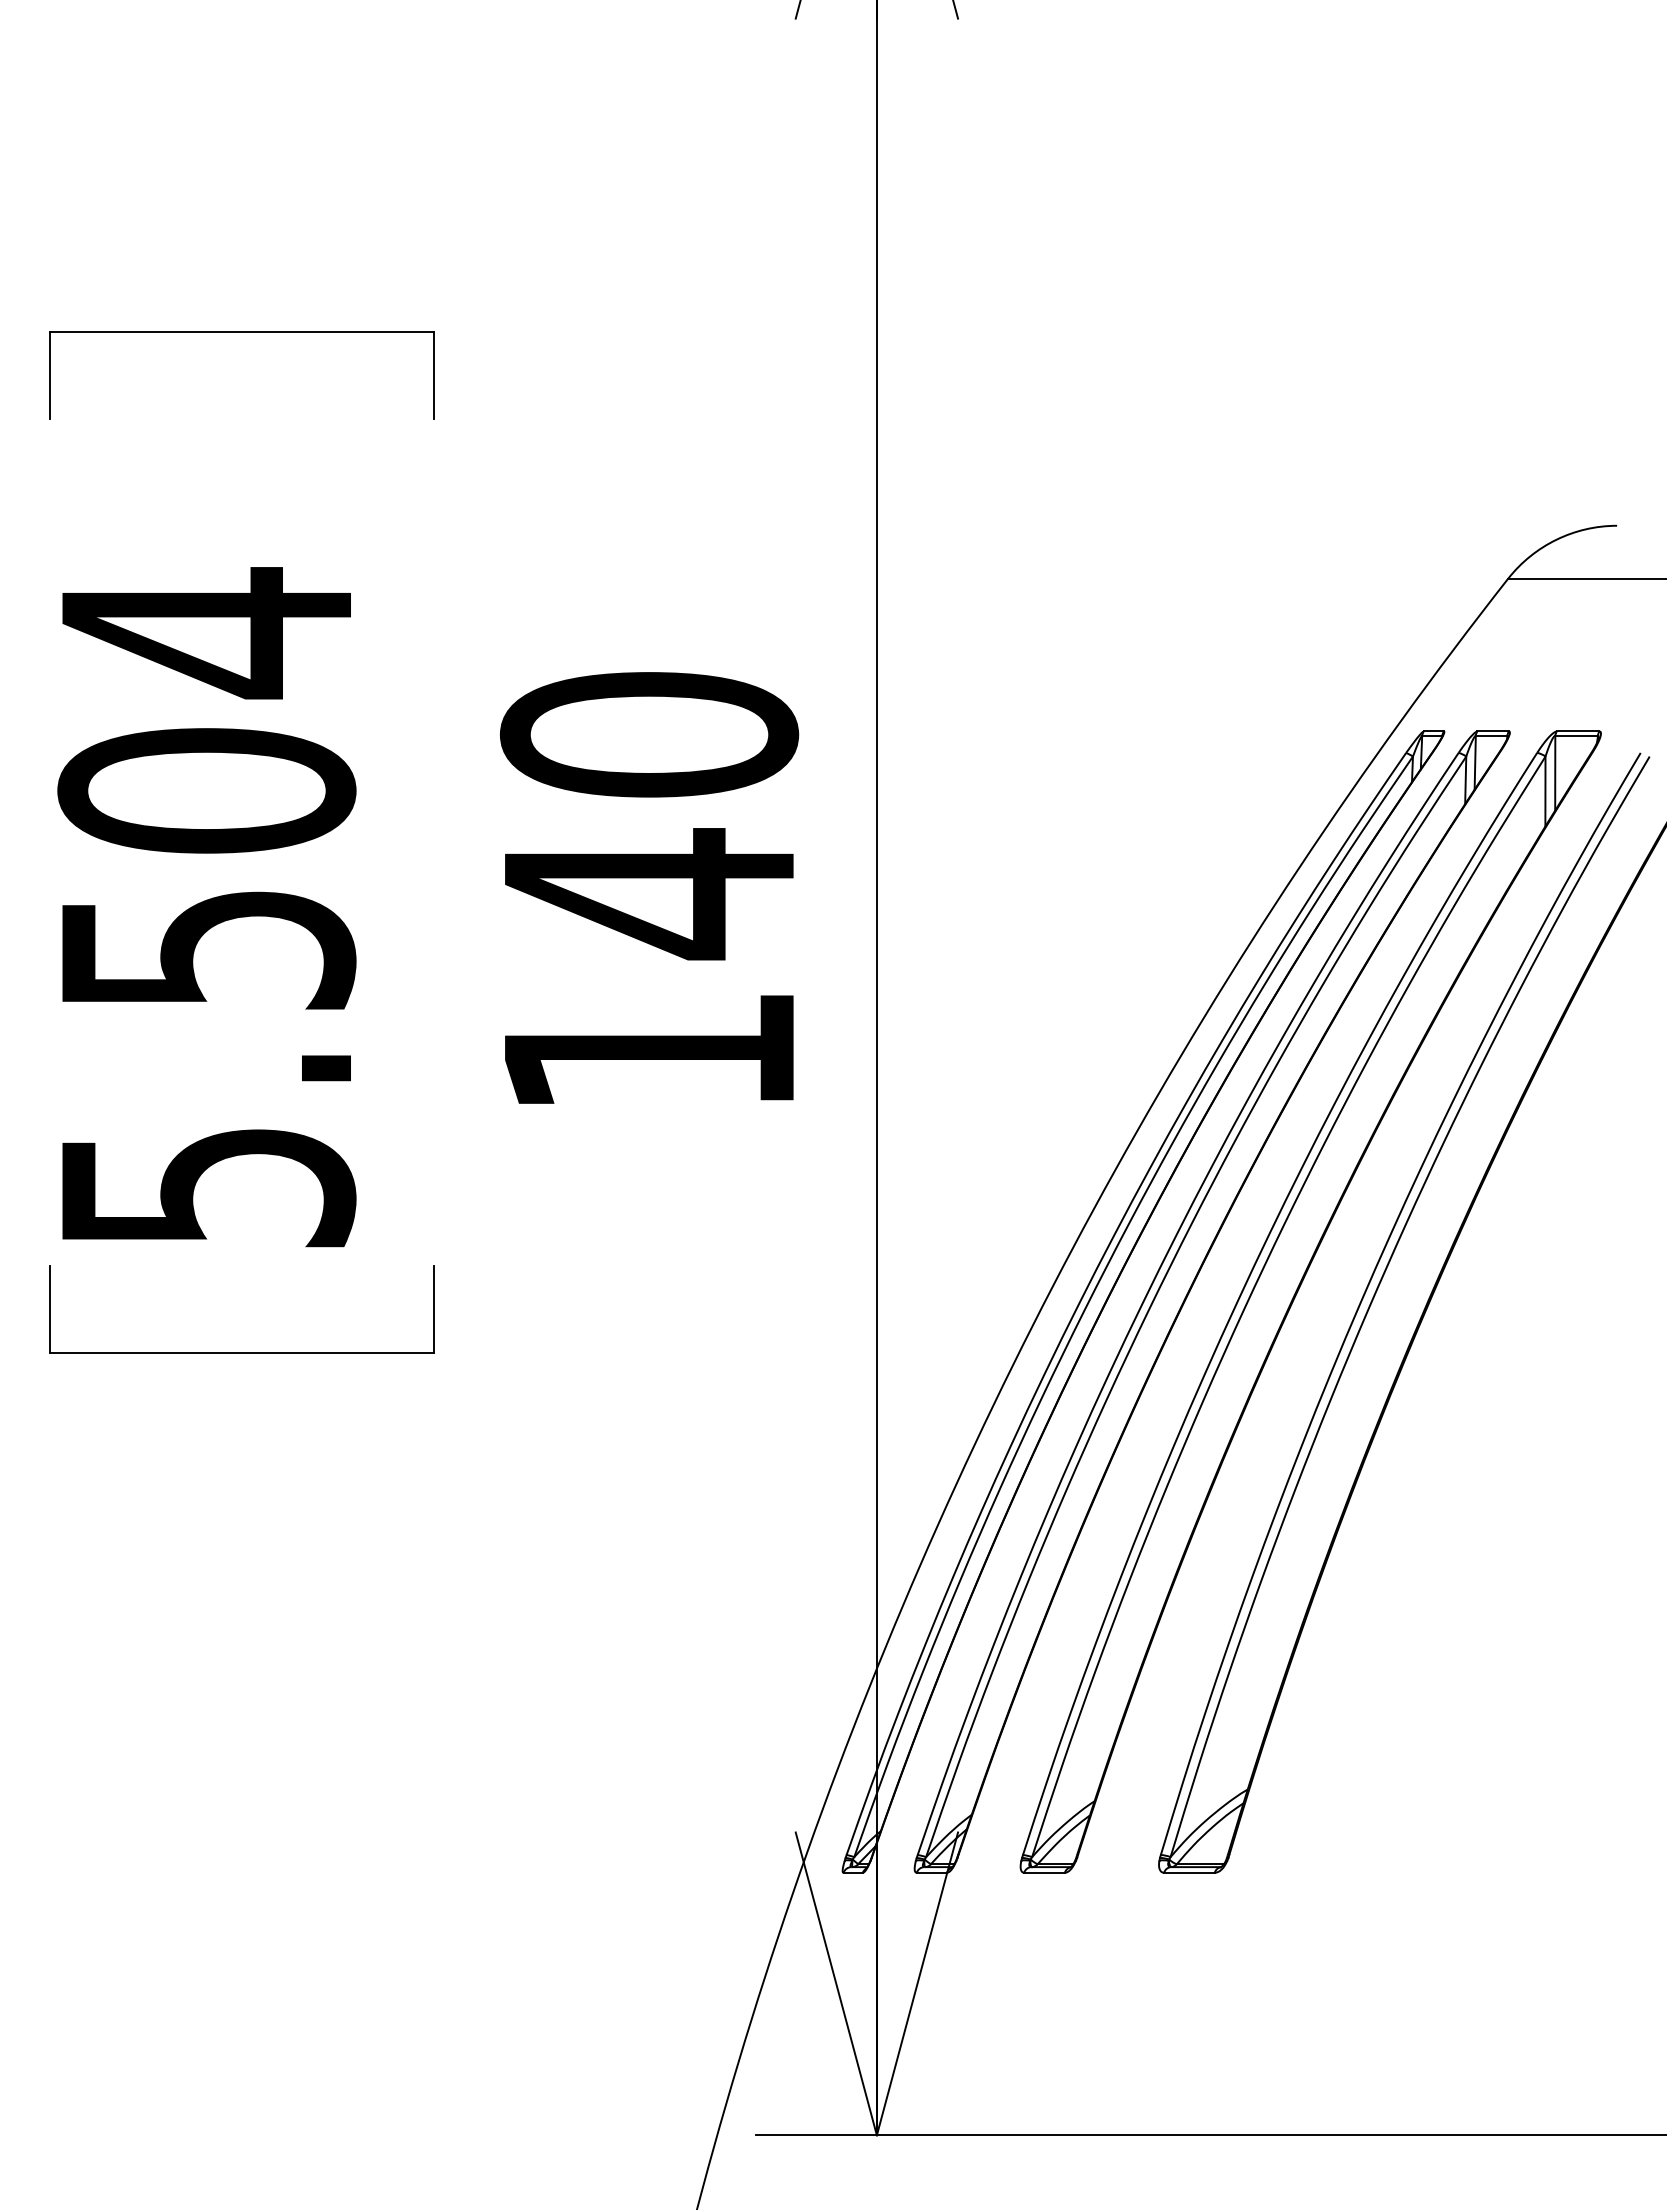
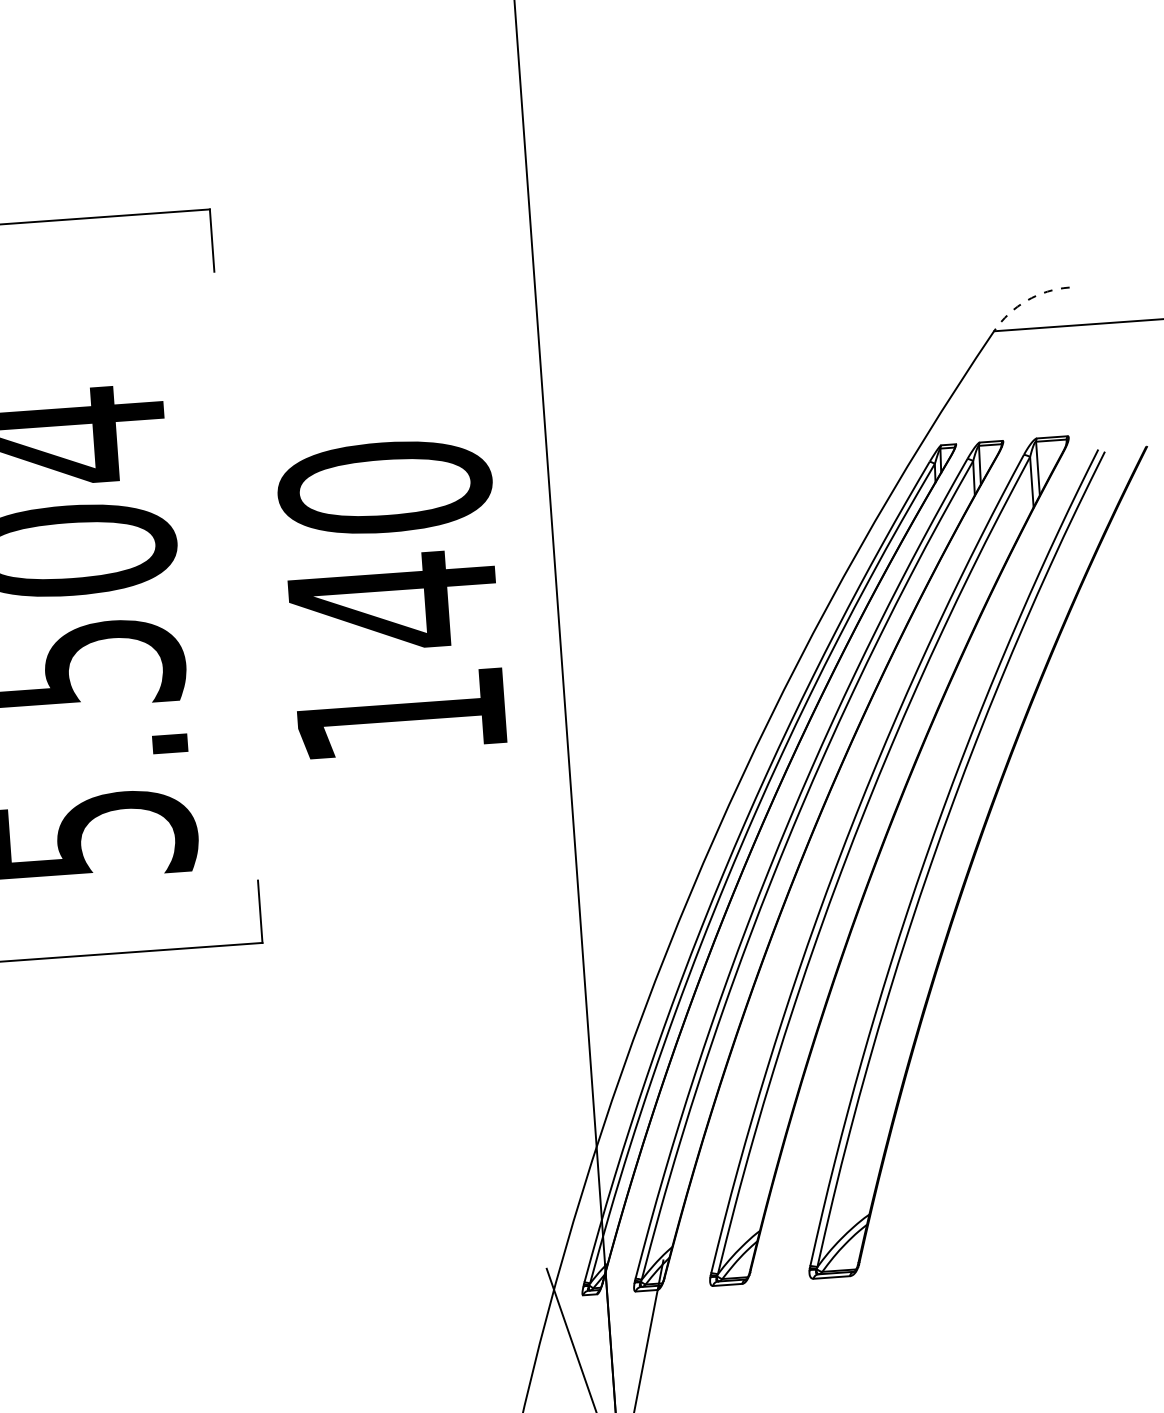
arc: (1556, 539) -> (1026, 300), solid -> dashed

